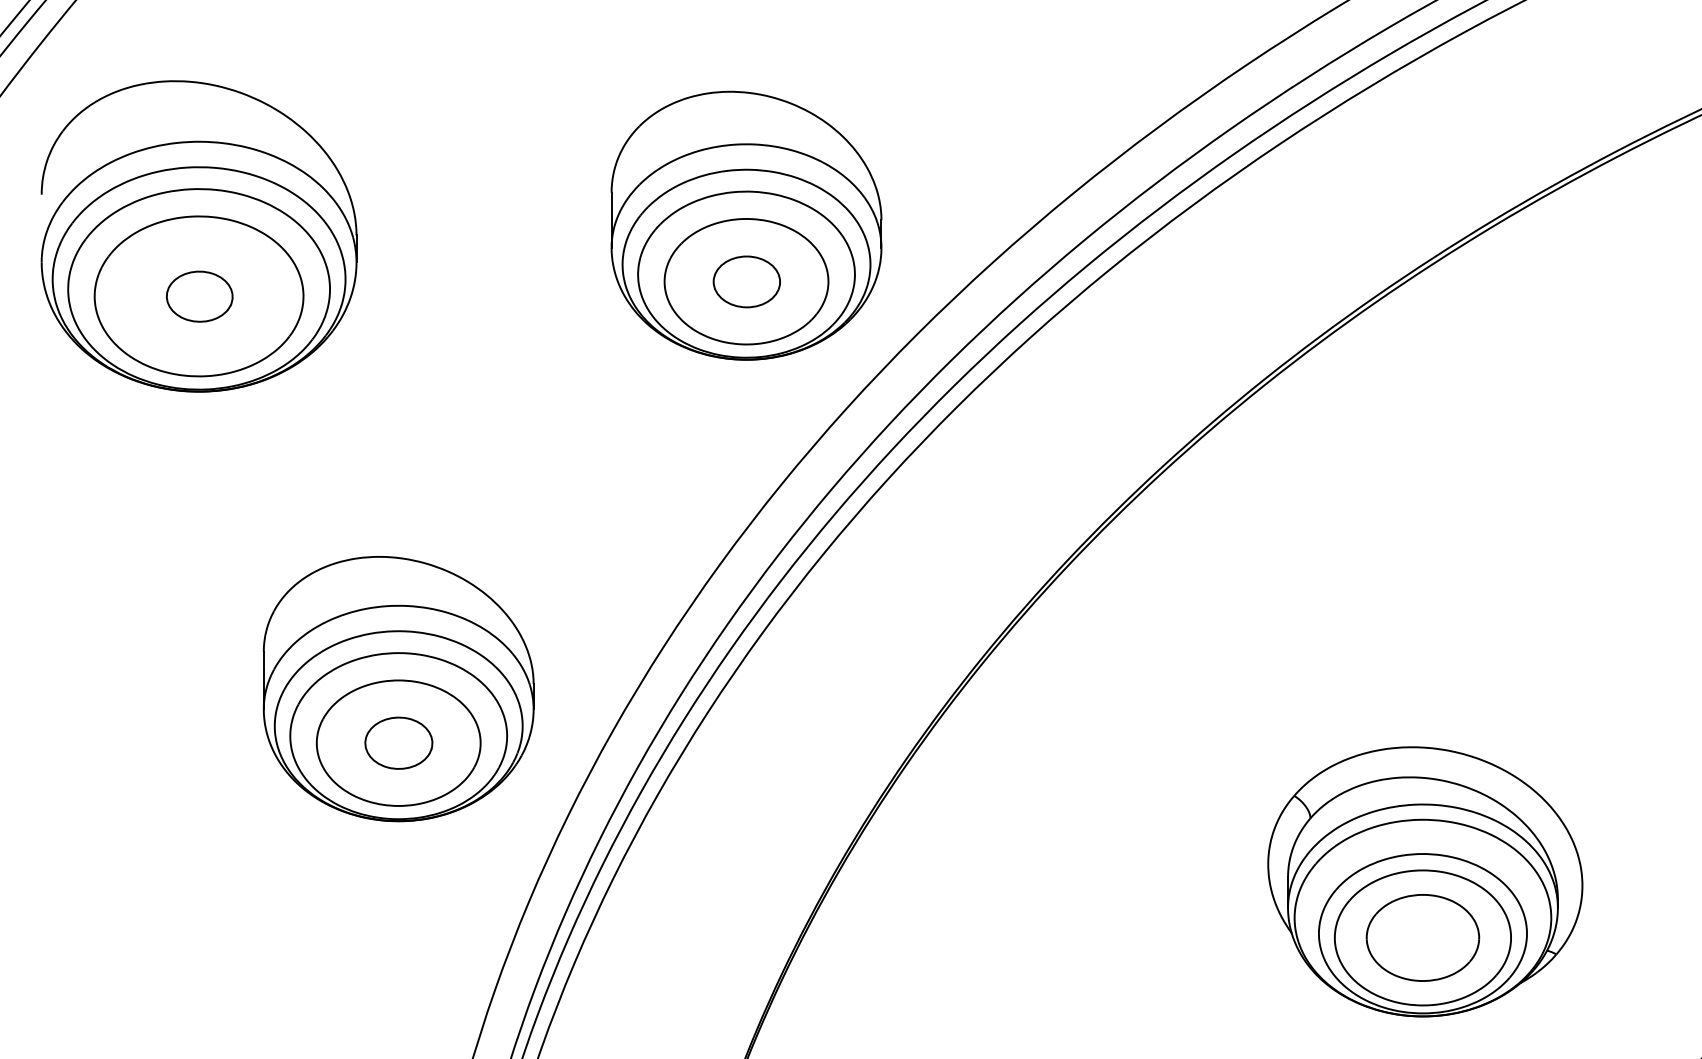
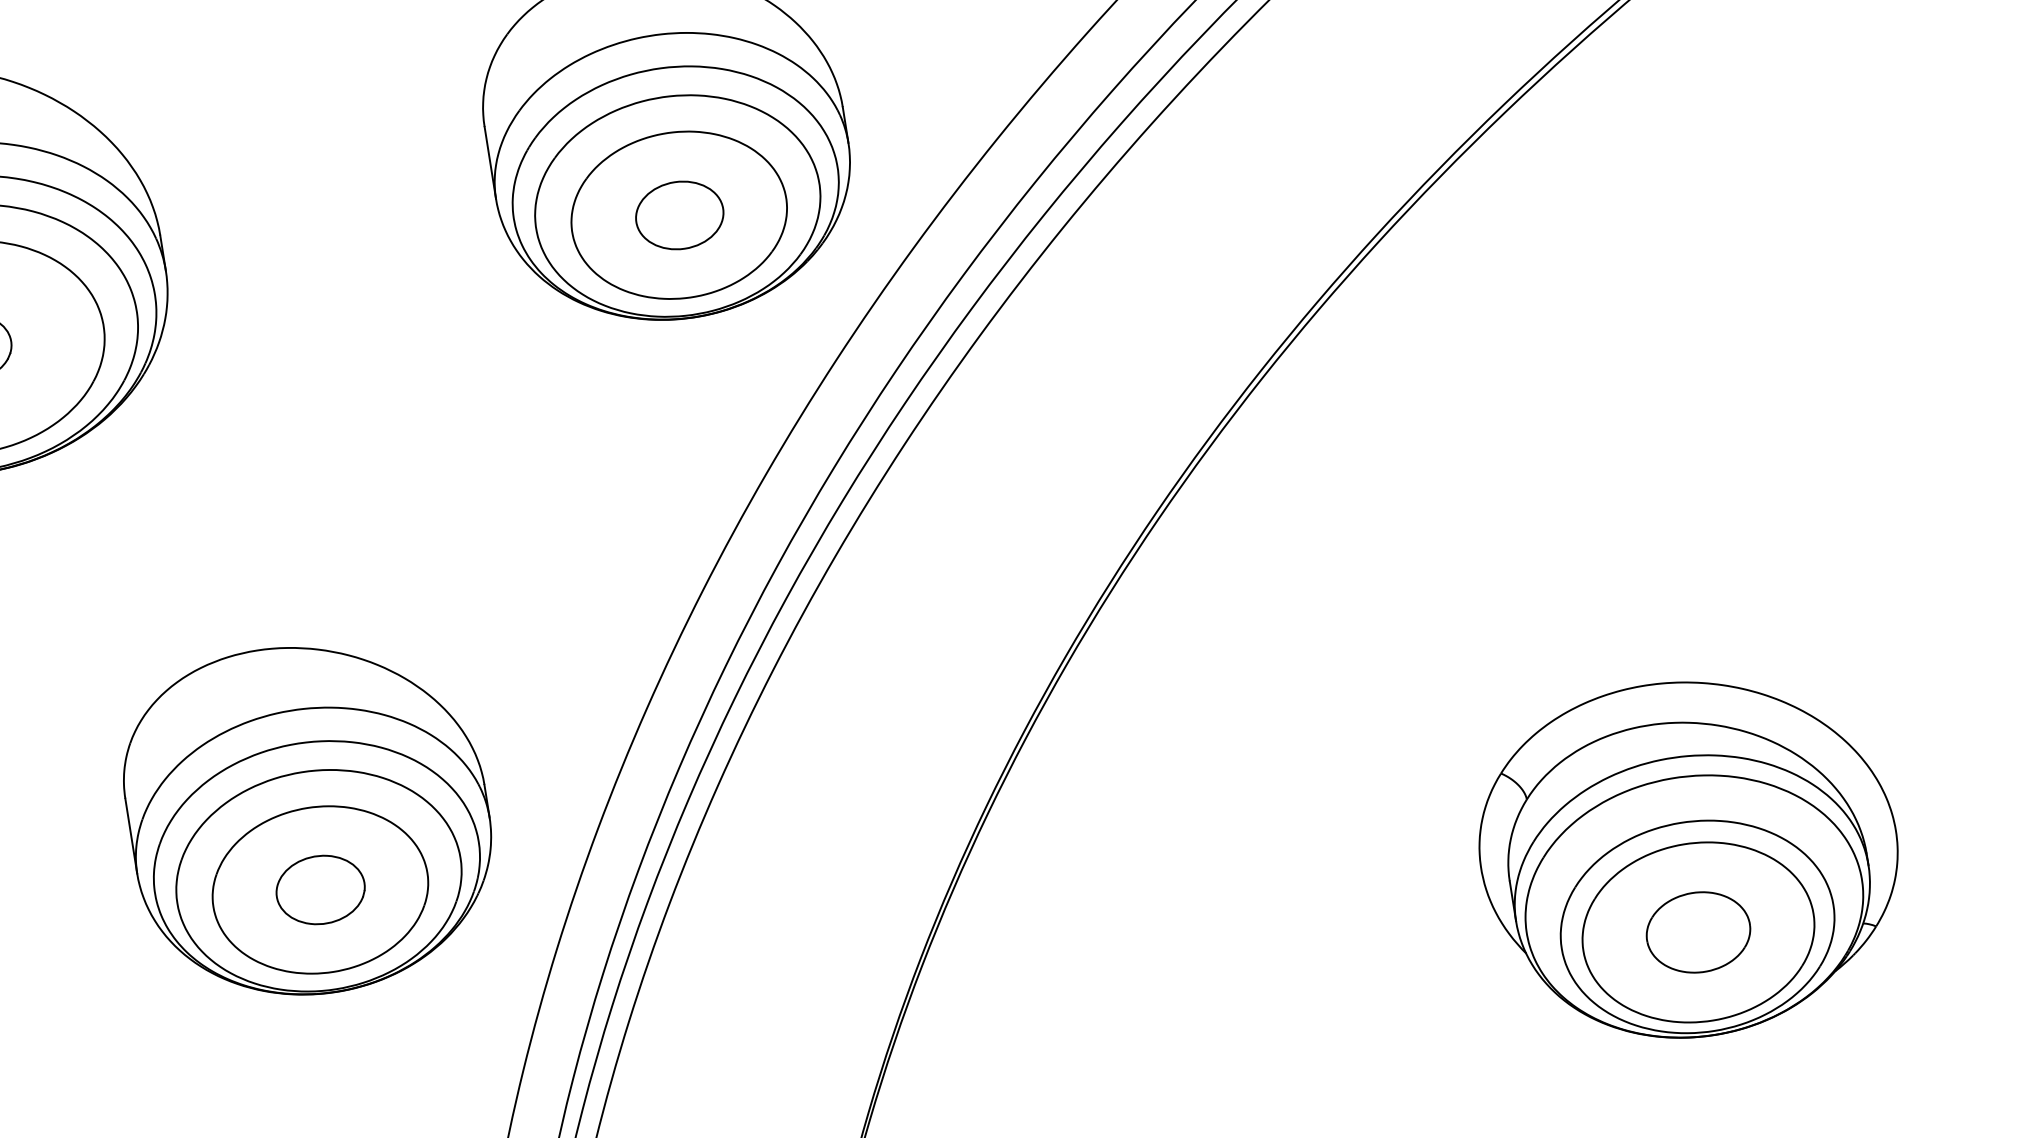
part: (1422, 937) -> (1697, 931), size x0.7

